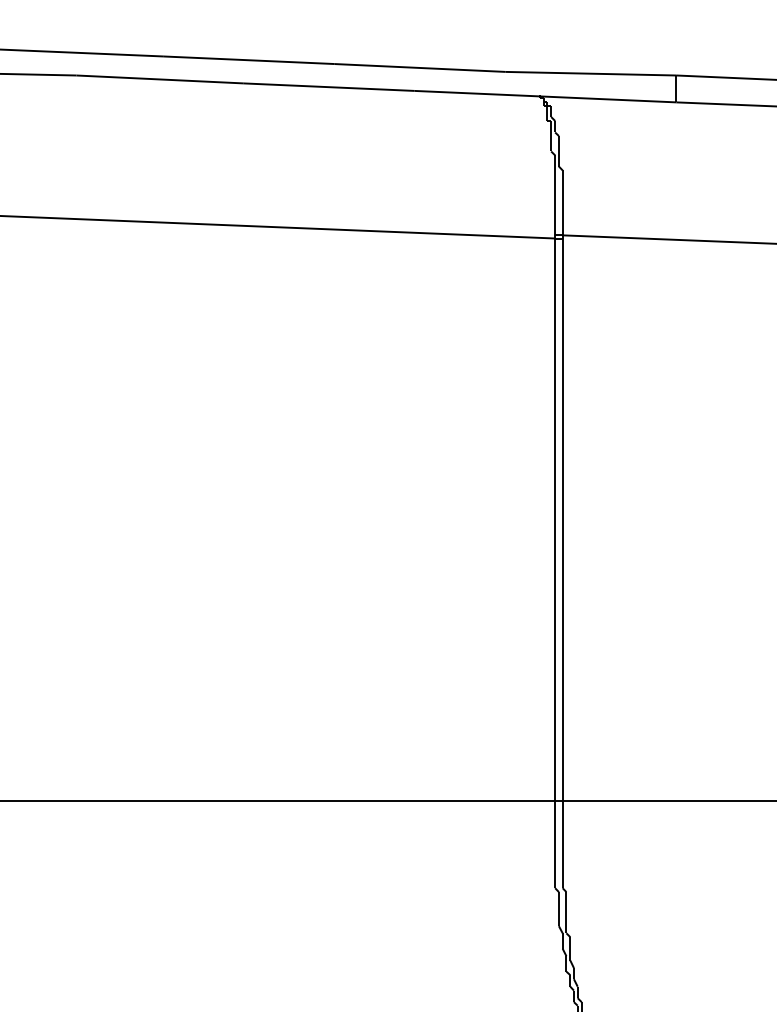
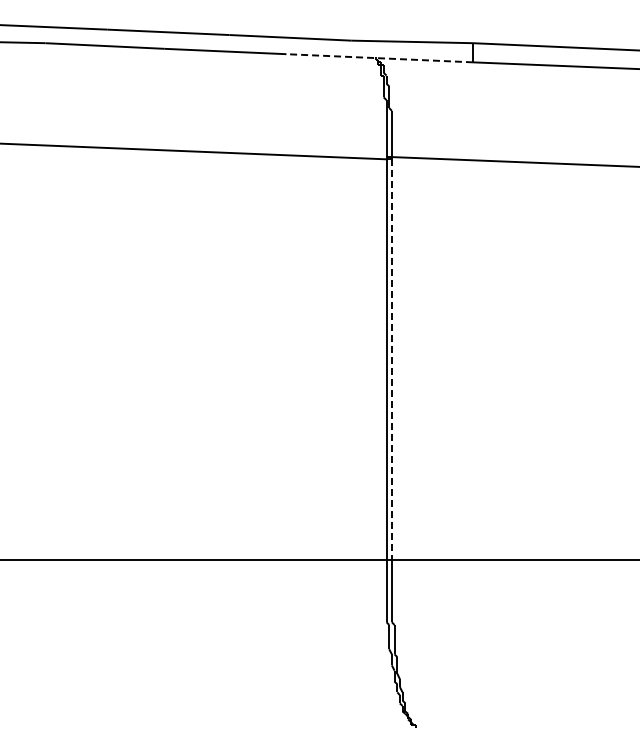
line: (545, 96) -> (379, 58), solid -> dashed
line: (562, 520) -> (391, 360), solid -> dashed

